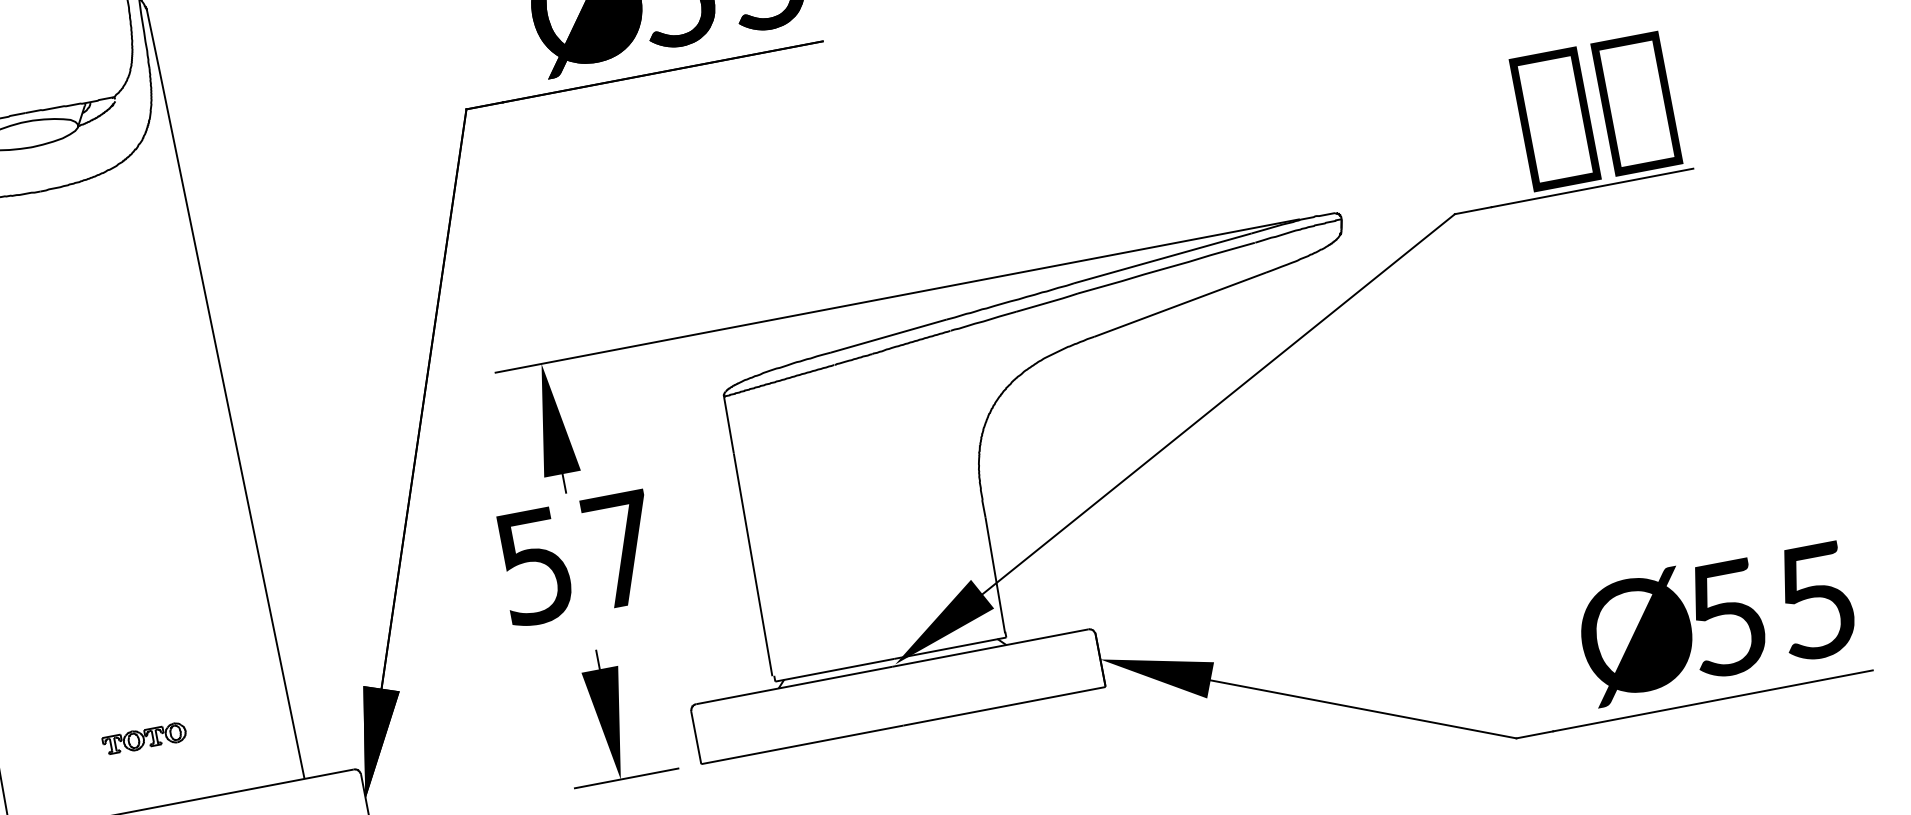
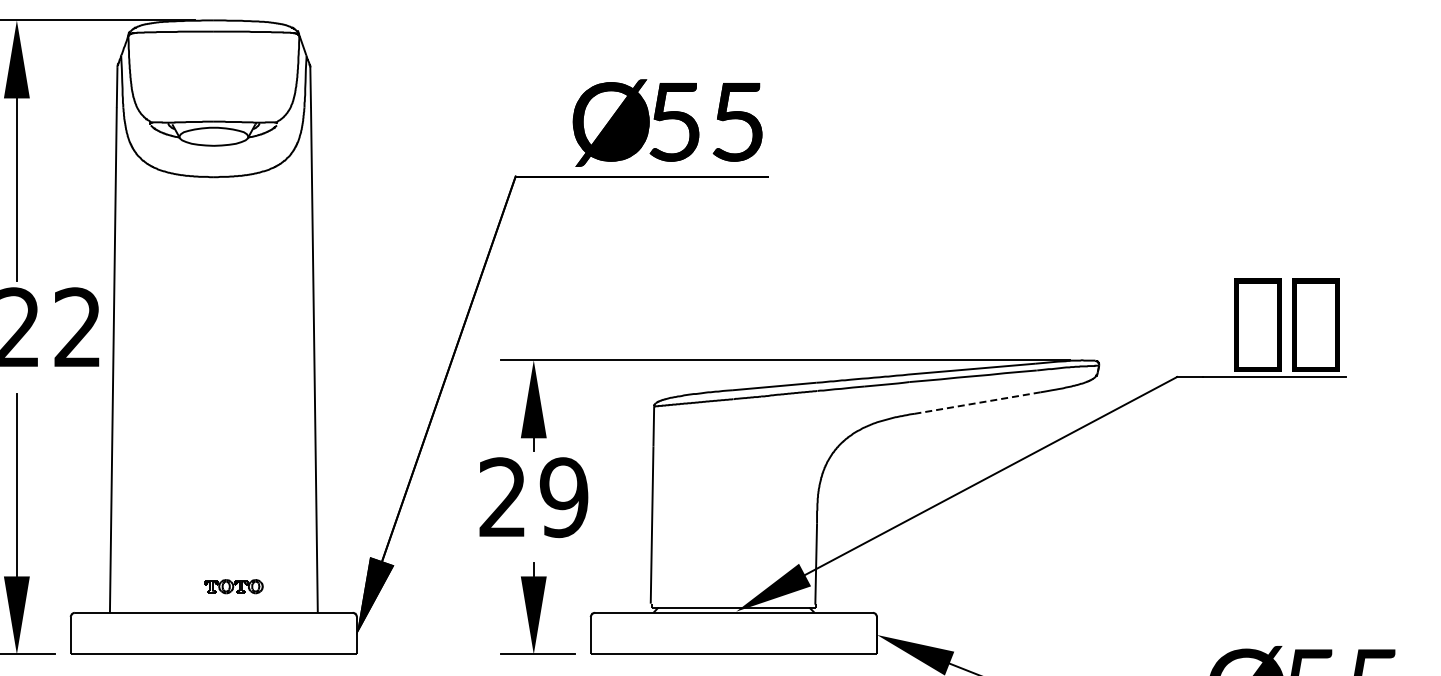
line: (1179, 305) -> (977, 403), solid -> dashed
text: (578, 557) -> (533, 497), 57 -> 29
part: (144, 738) -> (233, 586), moved

